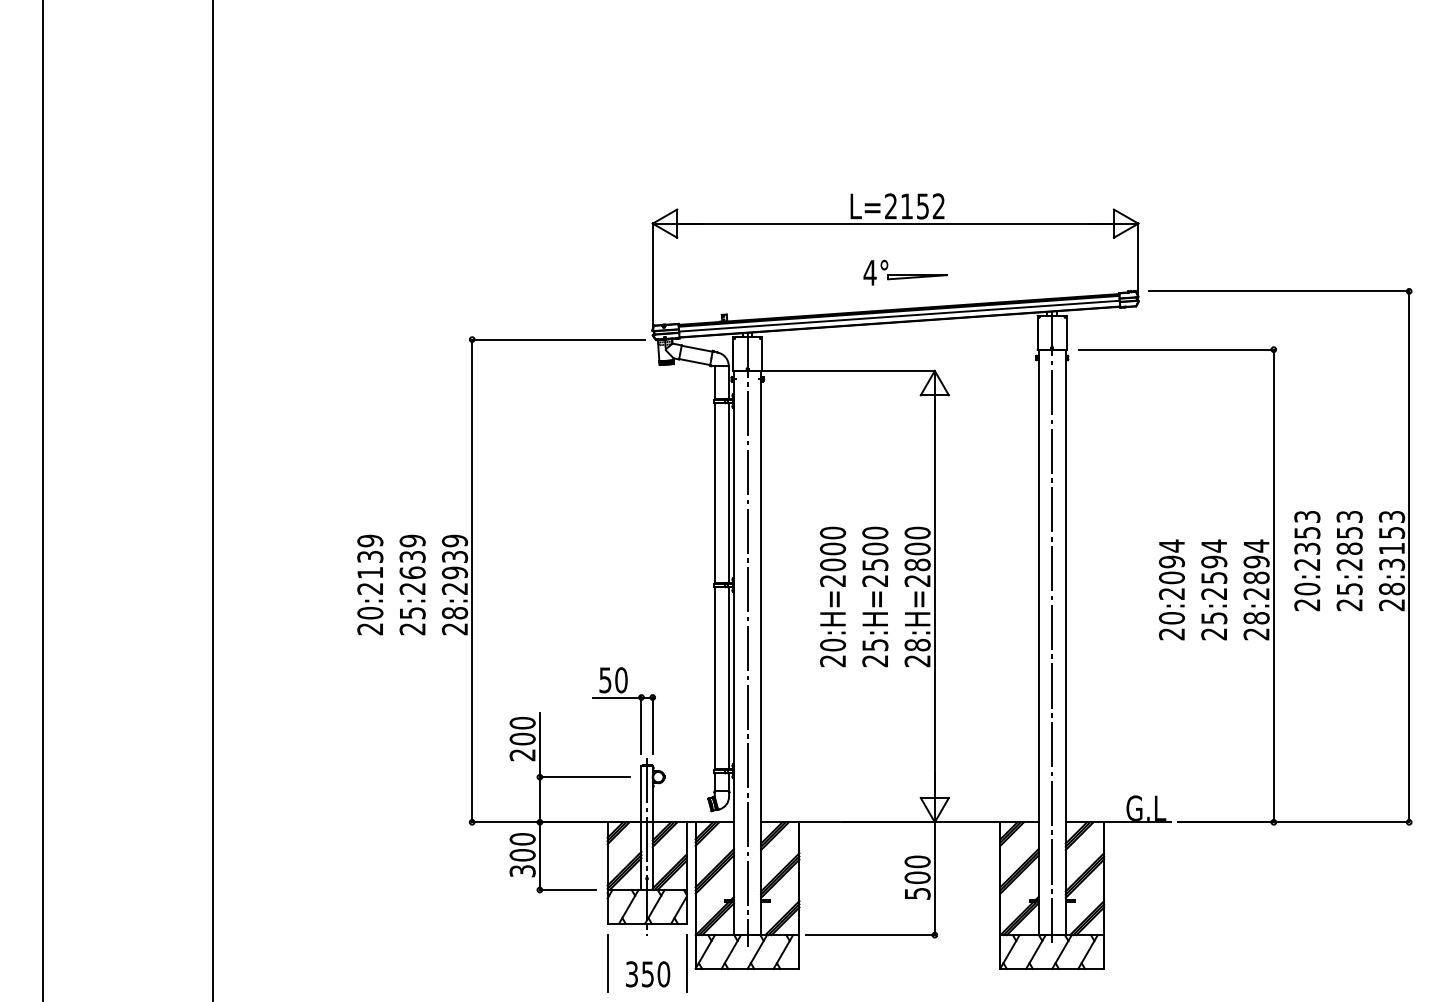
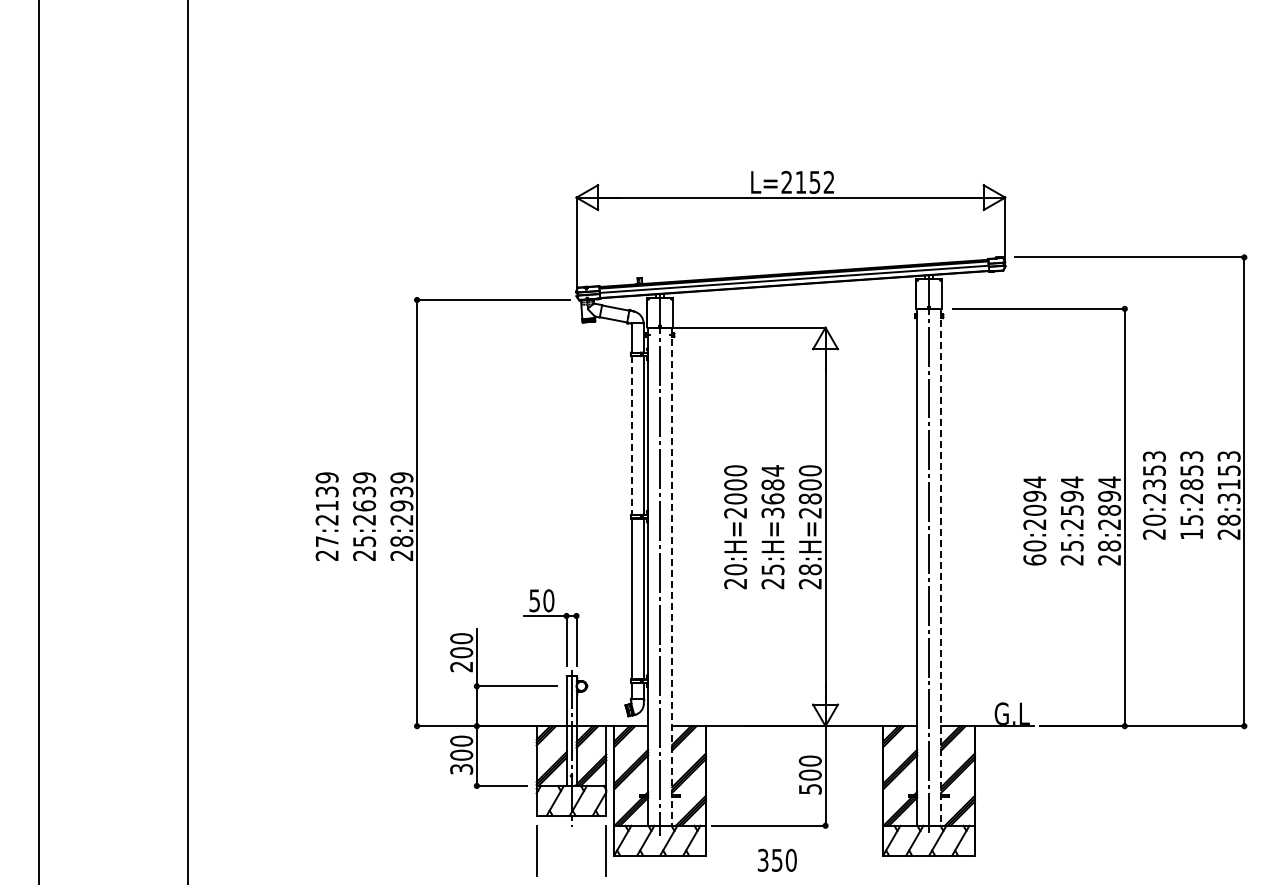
part: (905, 272) -> (799, 240), removed
line: (715, 494) -> (631, 436), solid -> dashed
text: (874, 556) -> (772, 491), 25:H=2500 -> 25:H=3684
text: (1349, 605) -> (1191, 534), 25:2853 -> 15:2853
text: (369, 613) -> (326, 541), 20:2139 -> 27:2139
text: (1171, 633) -> (1034, 559), 20:2094 -> 60:2094
line: (1066, 642) -> (941, 567), solid -> dashed
line: (761, 652) -> (672, 576), solid -> dashed
text: (647, 973) -> (776, 859), moved

